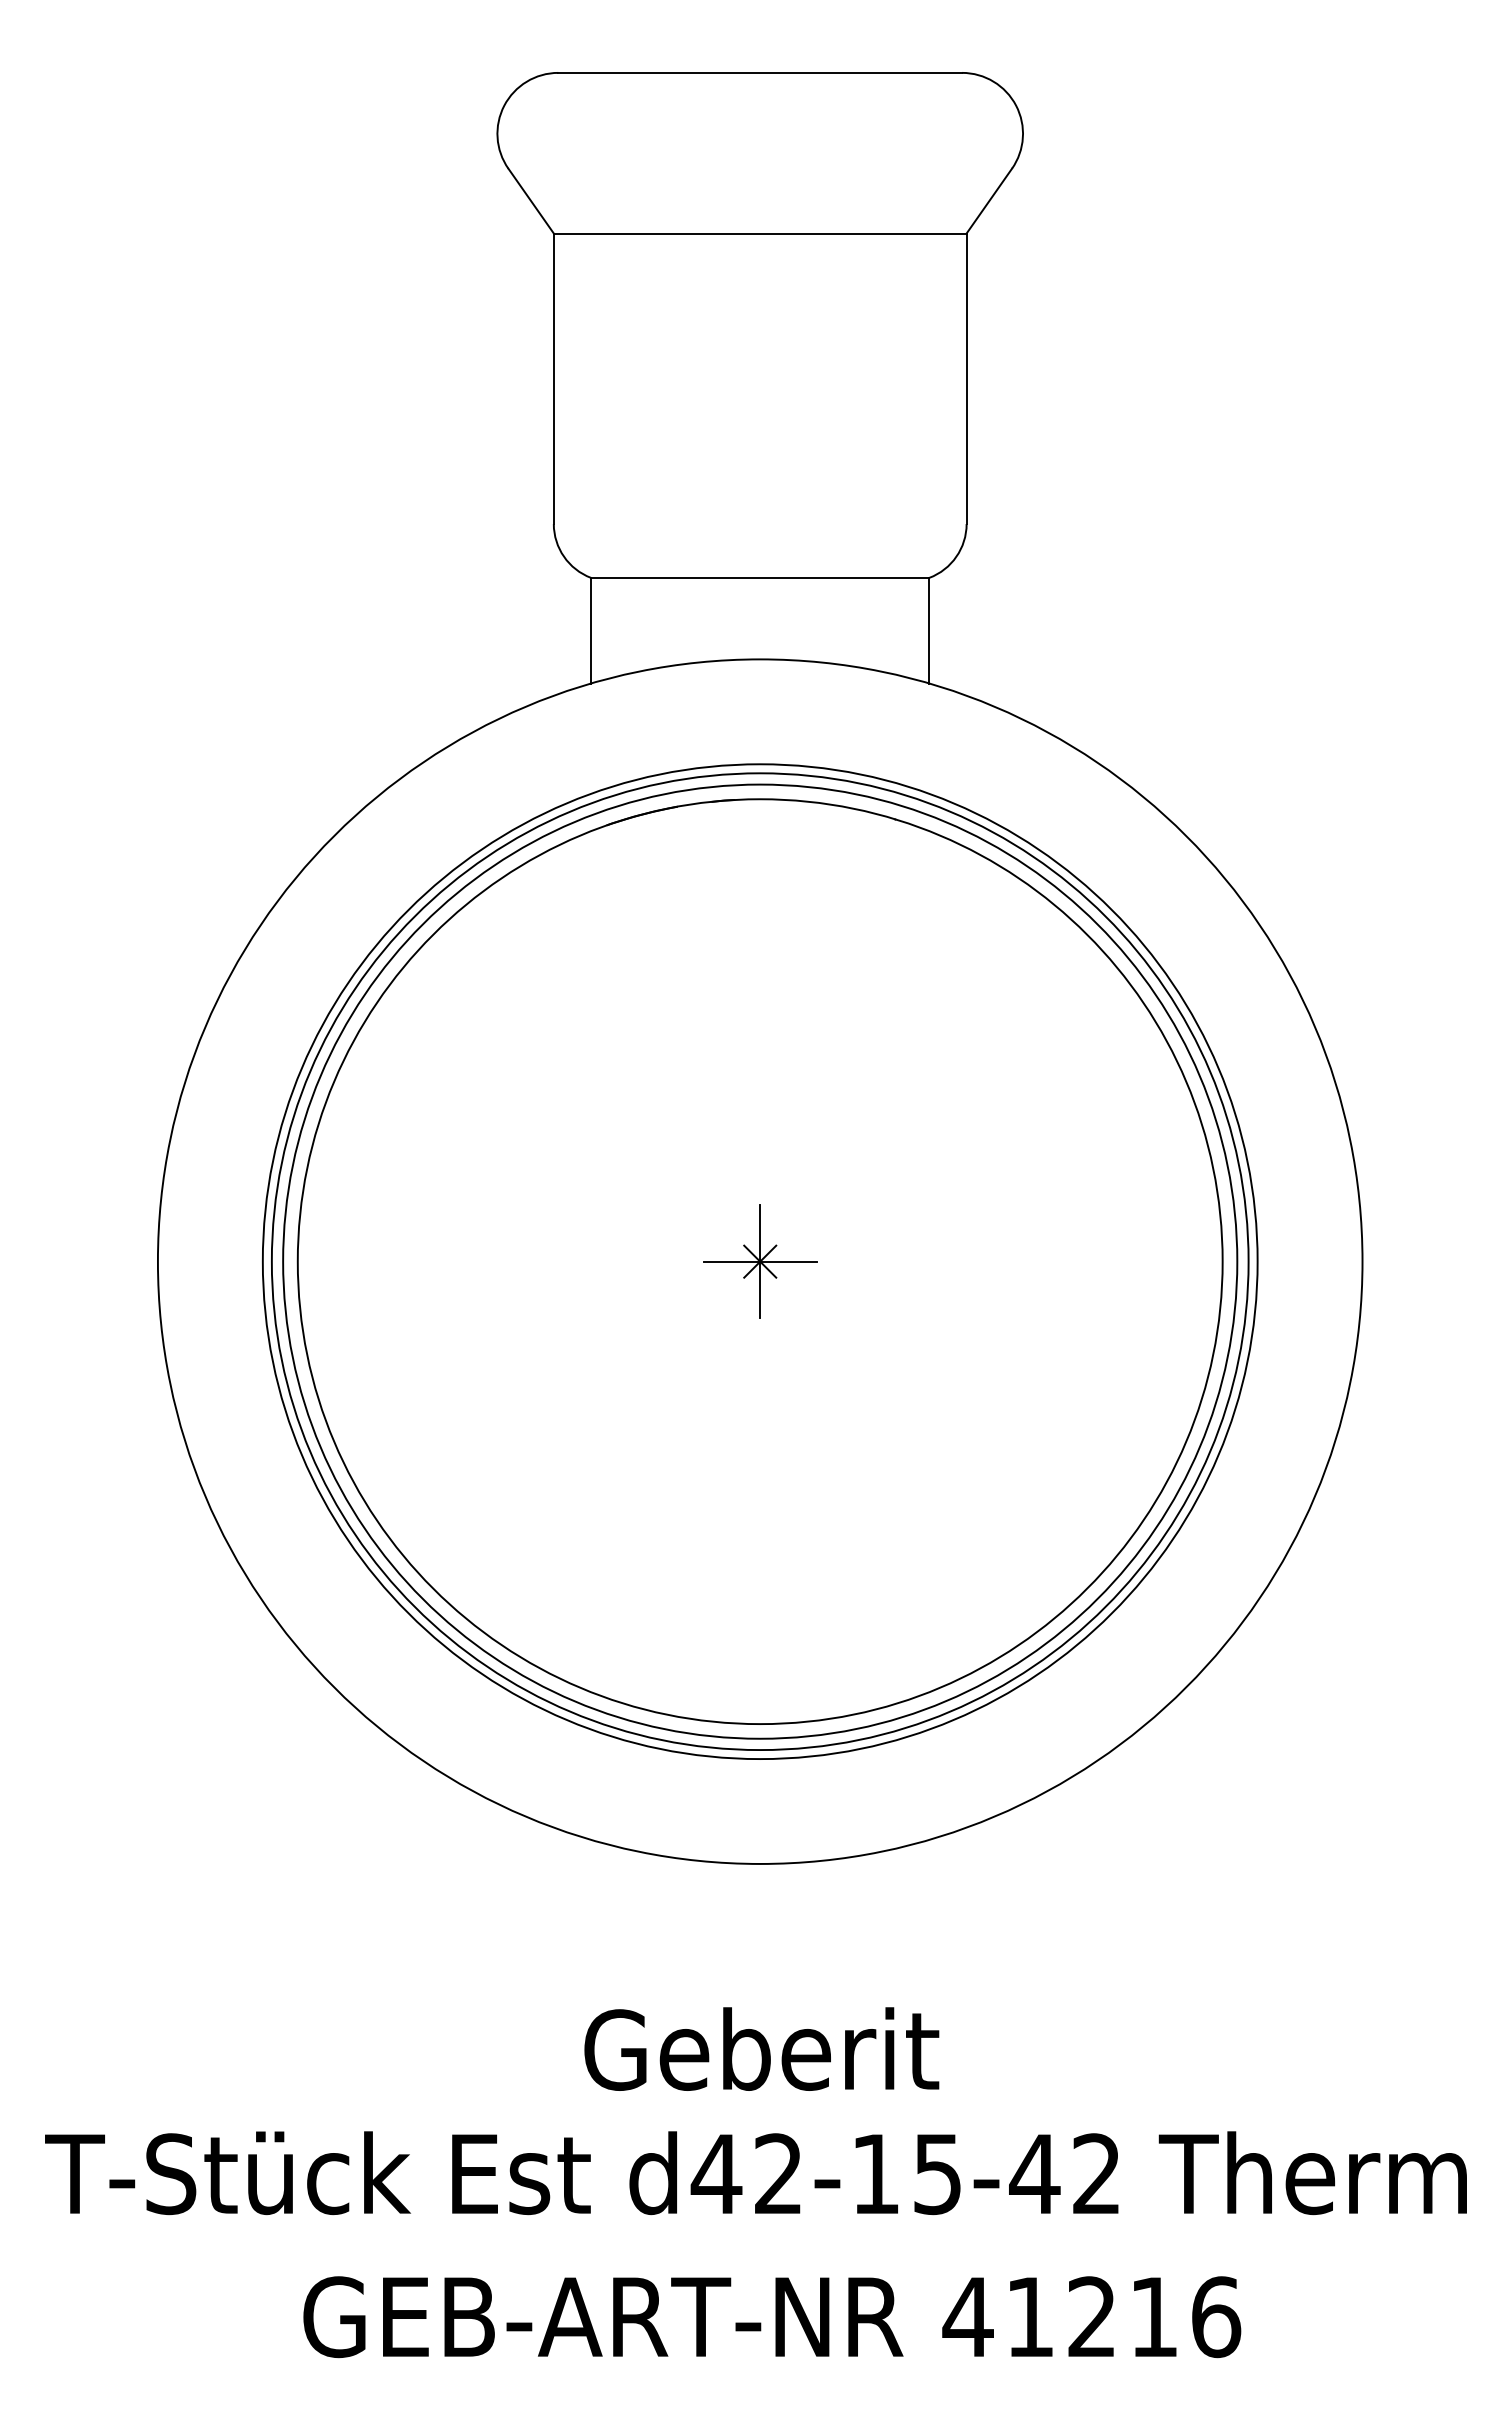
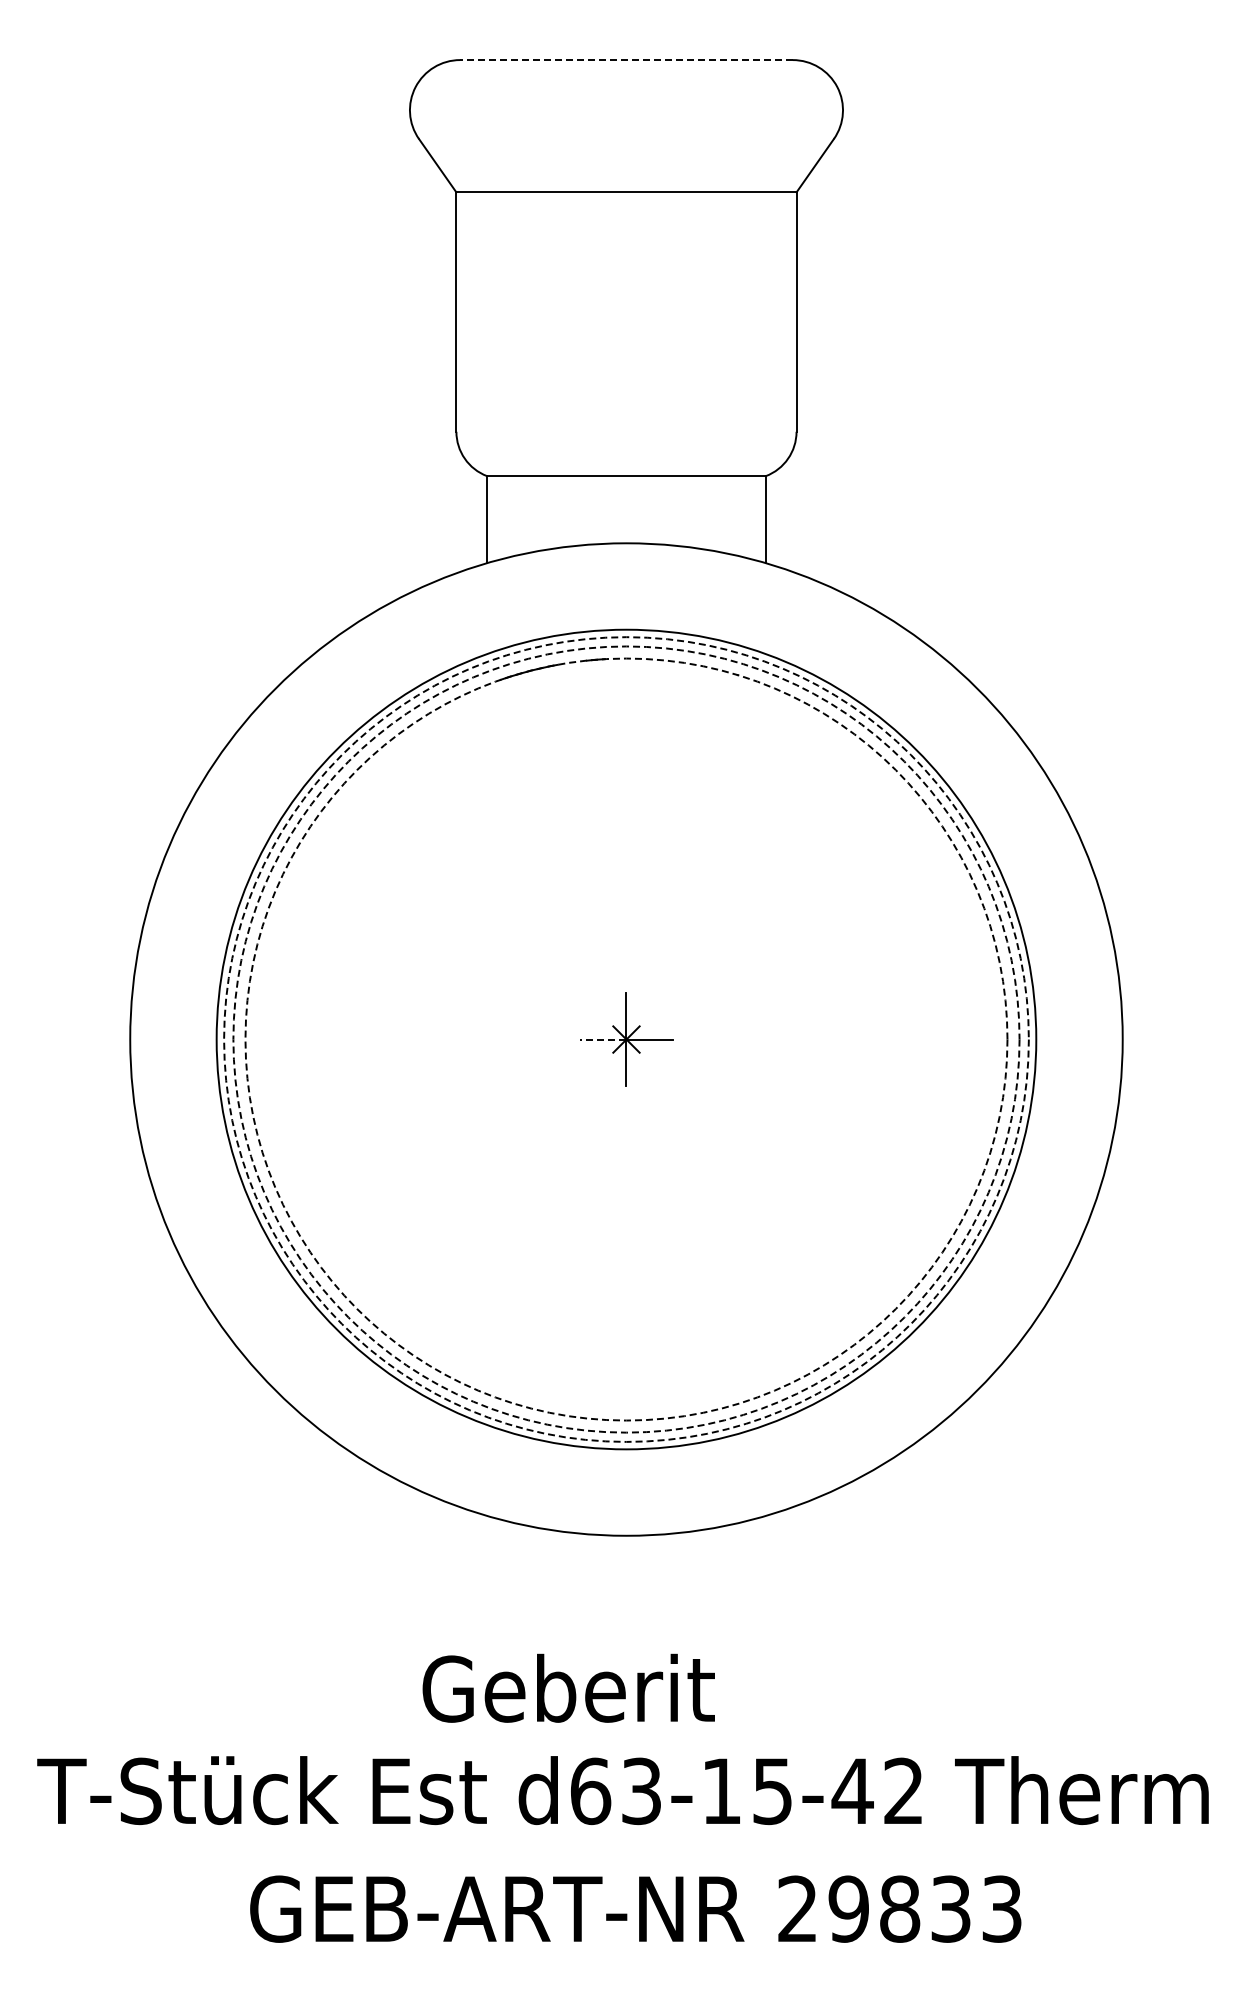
line: (759, 73) -> (625, 60), solid -> dashed
line: (731, 1261) -> (602, 1039), solid -> dashed
circle: (760, 1261) -> (626, 1039), solid -> dashed
circle: (760, 1261) -> (626, 1039), solid -> dashed
circle: (760, 1261) -> (626, 1039), solid -> dashed
text: (761, 2048) -> (568, 1687), moved
text: (745, 2174) -> (614, 1791), d42-15-42 -> d63-15-42
text: (1091, 2316) -> (899, 1908), 41216 -> 29833

